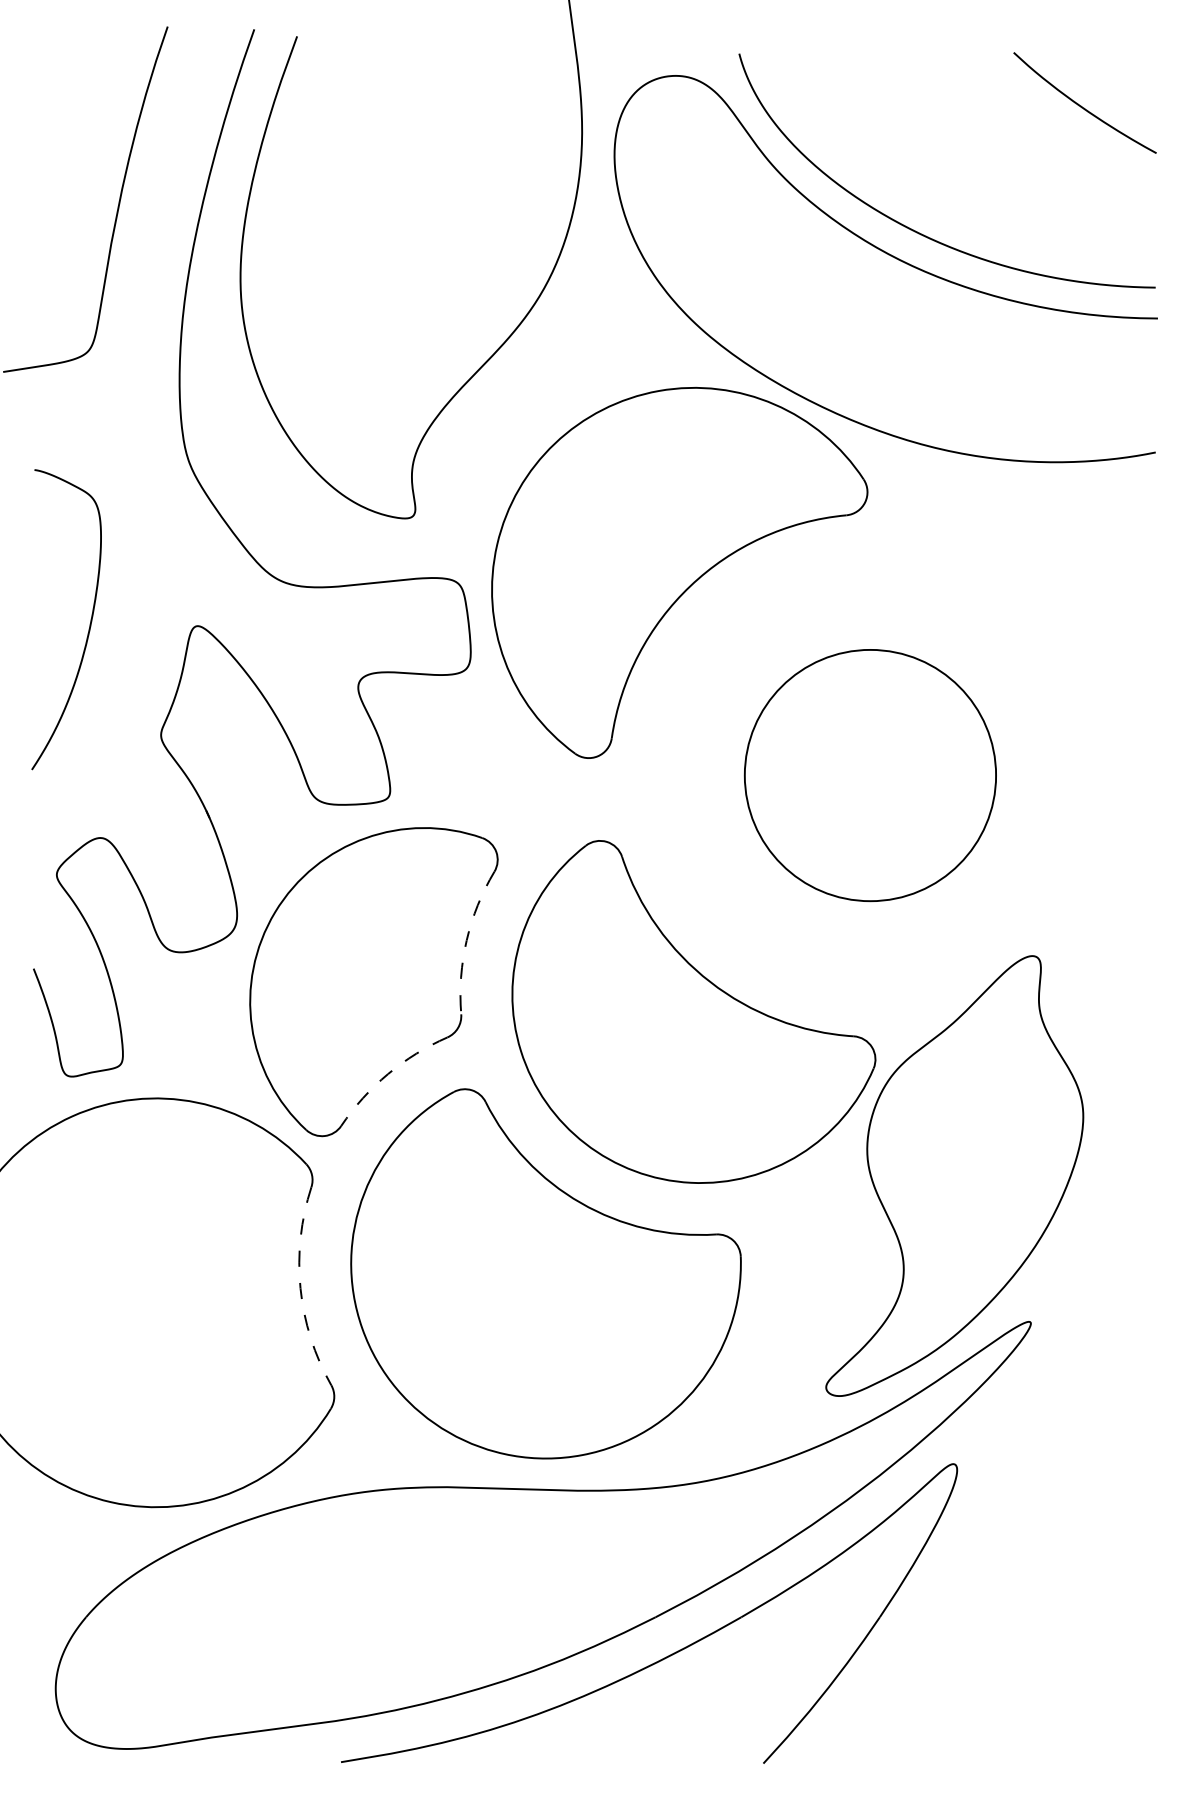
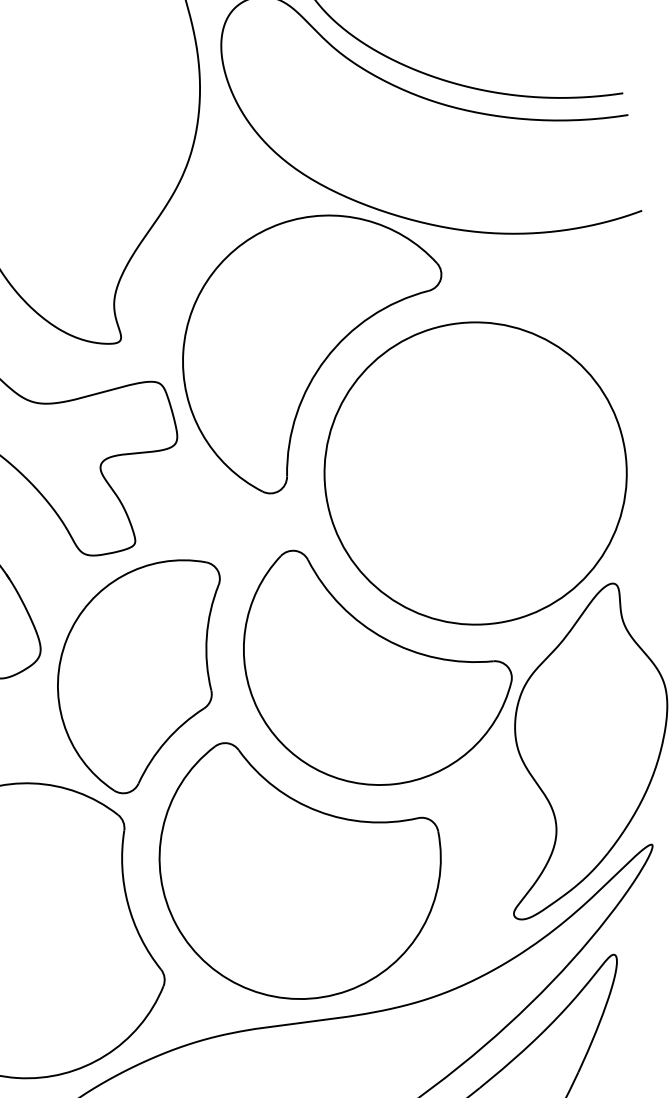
circle: (870, 775) -> (475, 473), size x1.67
arc: (466, 940) -> (206, 637), dashed -> solid
arc: (388, 1074) -> (166, 741), dashed -> solid
arc: (300, 1288) -> (128, 904), dashed -> solid

